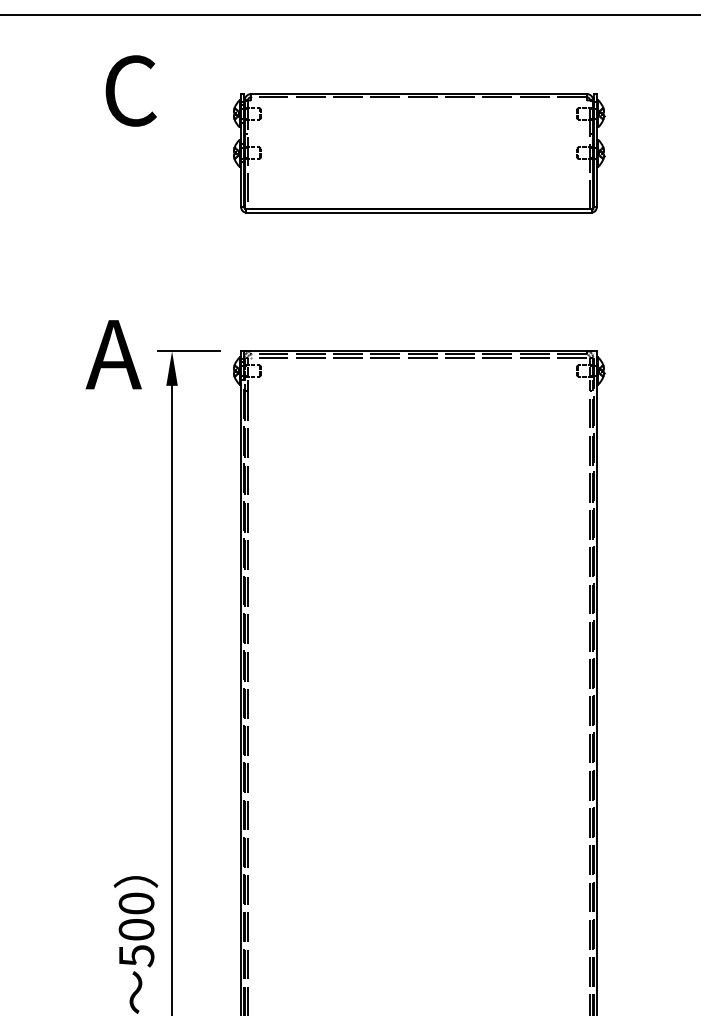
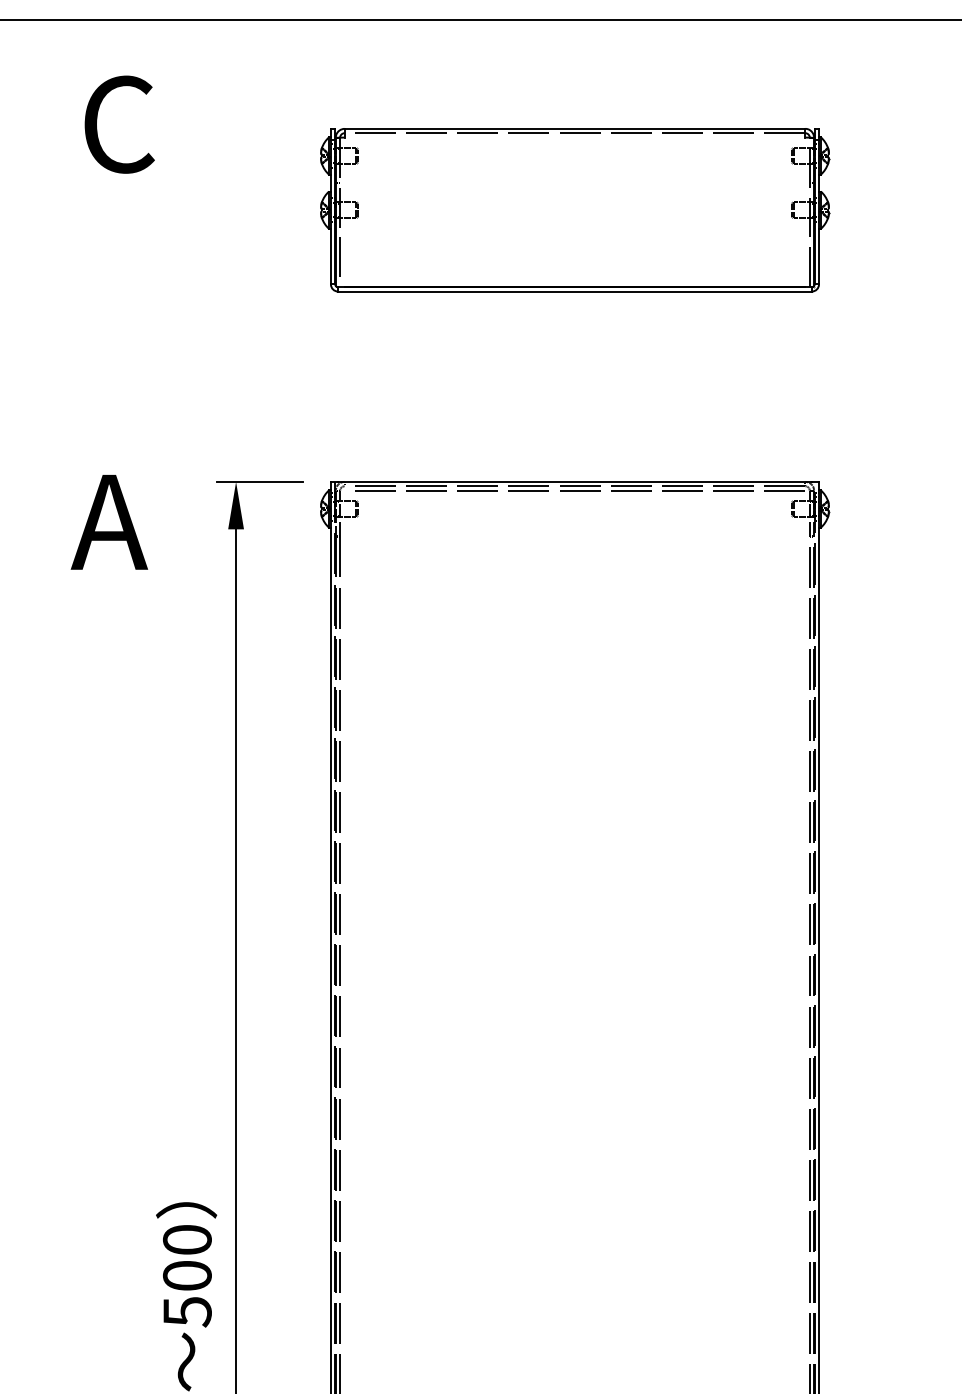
text: (130, 90) -> (118, 123), moved
text: (113, 354) -> (109, 522), moved

